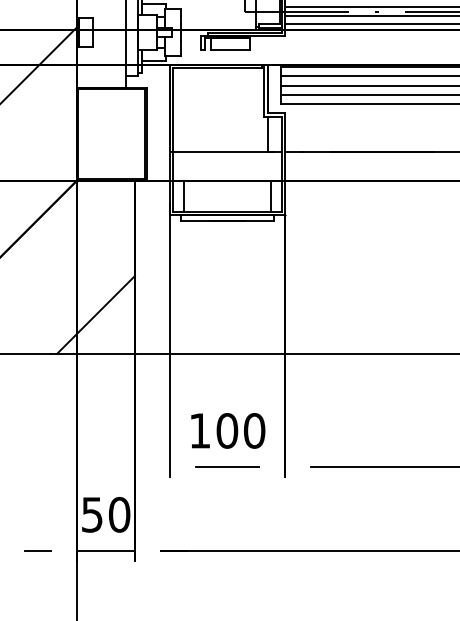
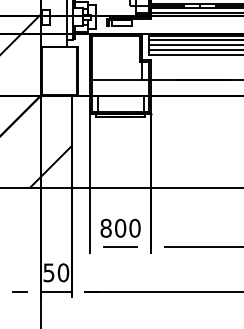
text: (198, 429) -> (105, 227), 100 -> 800

